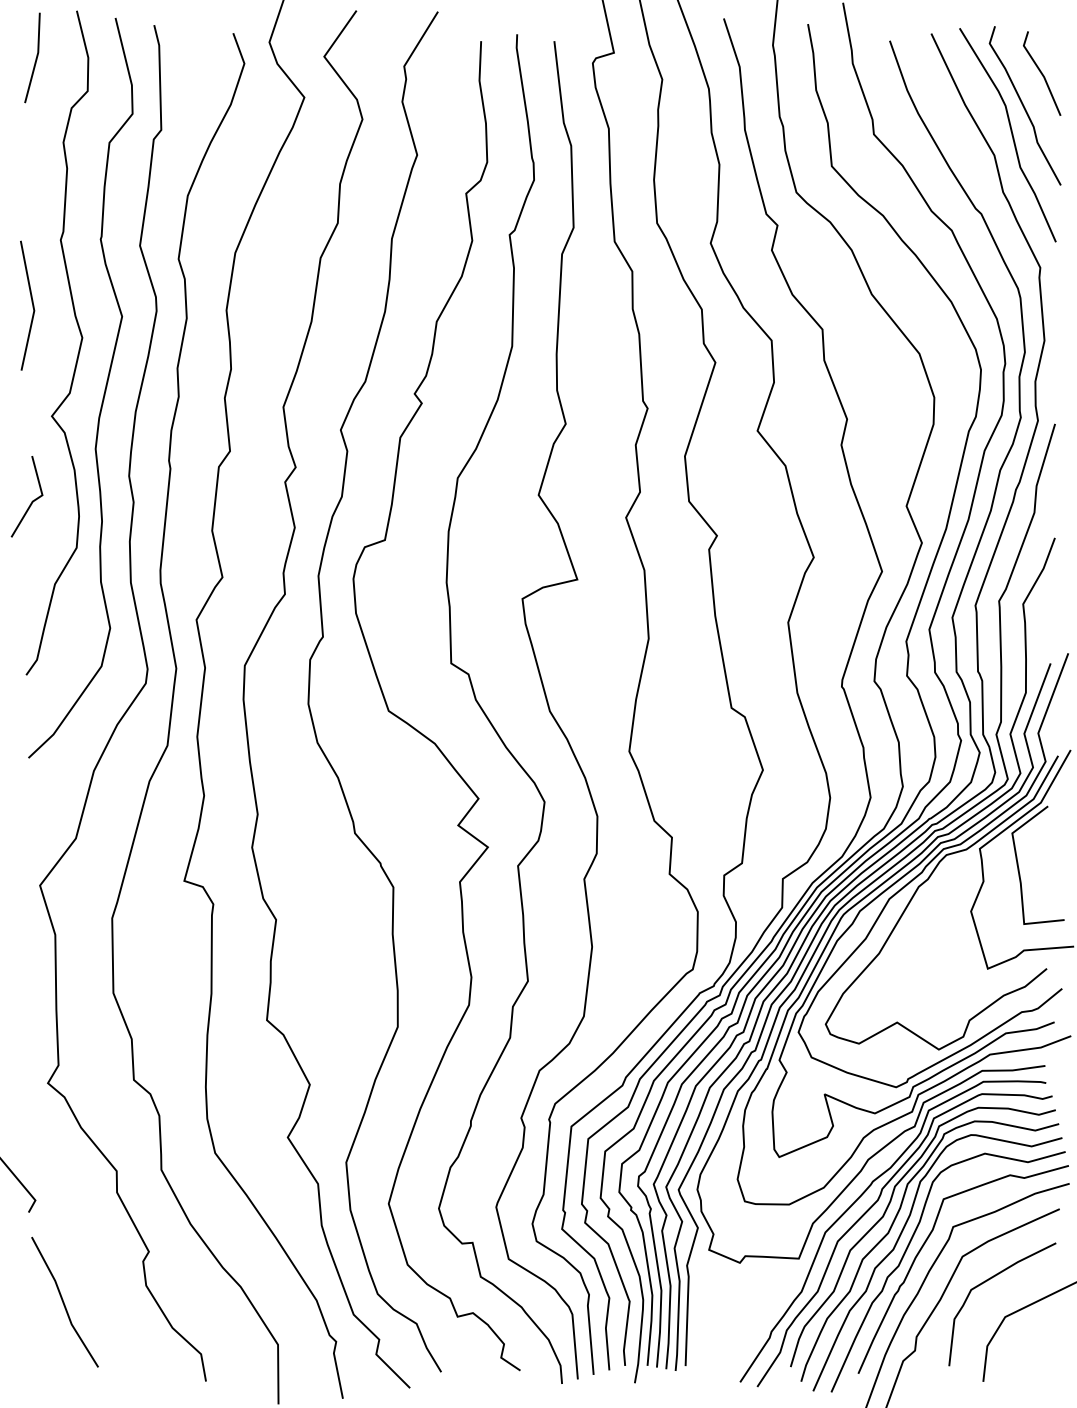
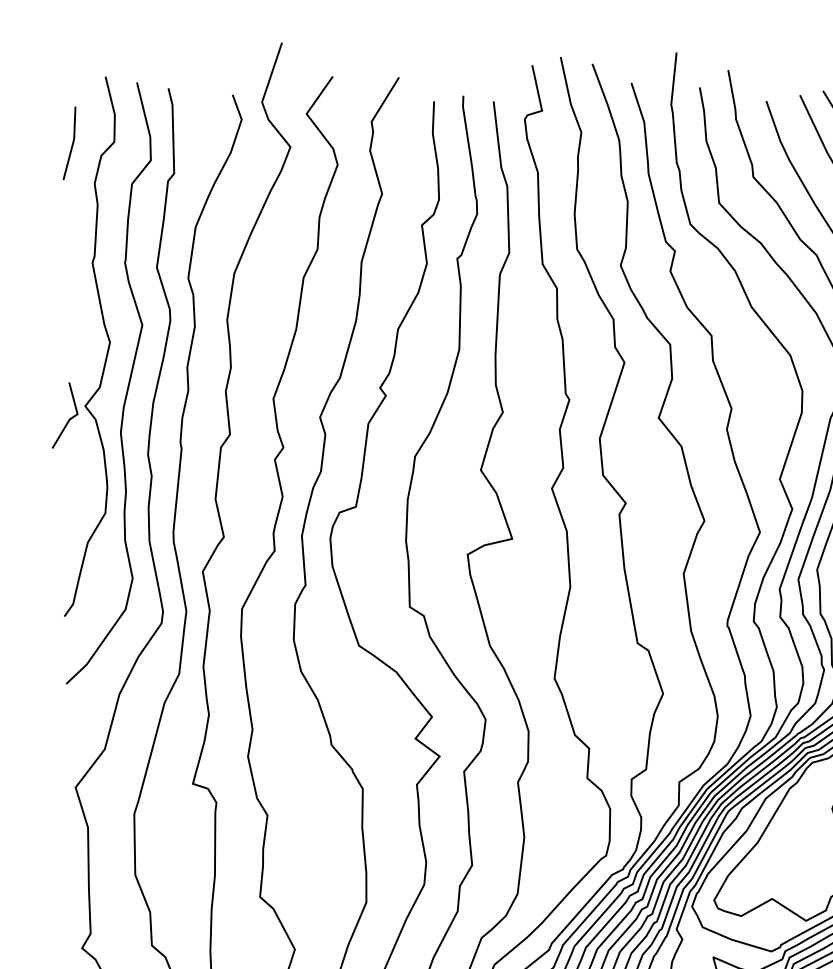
line: (35, 58) -> (71, 143), moved
line: (31, 302) -> (68, 313), removed
line: (31, 501) -> (68, 419), moved

